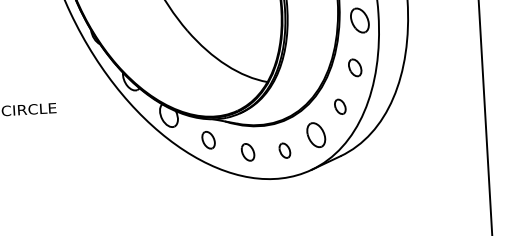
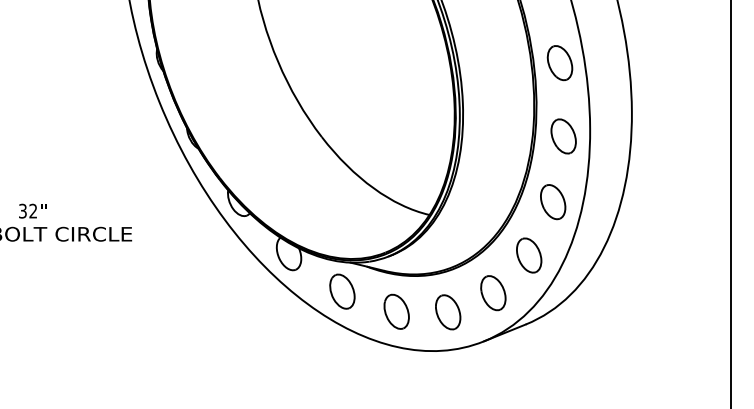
part: (355, 68) -> (553, 202), size x1.43
part: (340, 106) -> (529, 255), size x1.67
part: (208, 140) -> (342, 291), size x1.43
part: (285, 150) -> (448, 312), size x1.67
part: (247, 152) -> (396, 311), size x1.43

